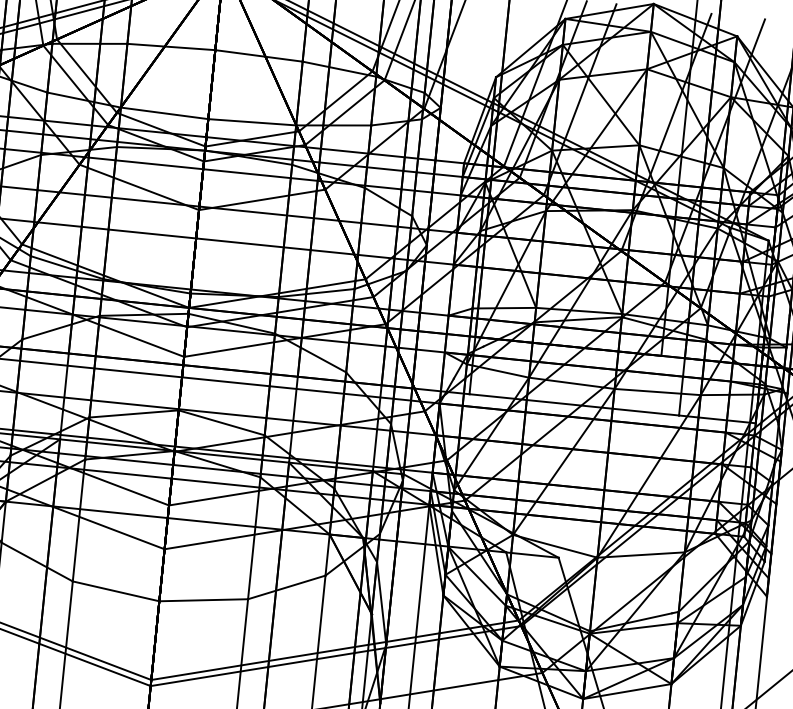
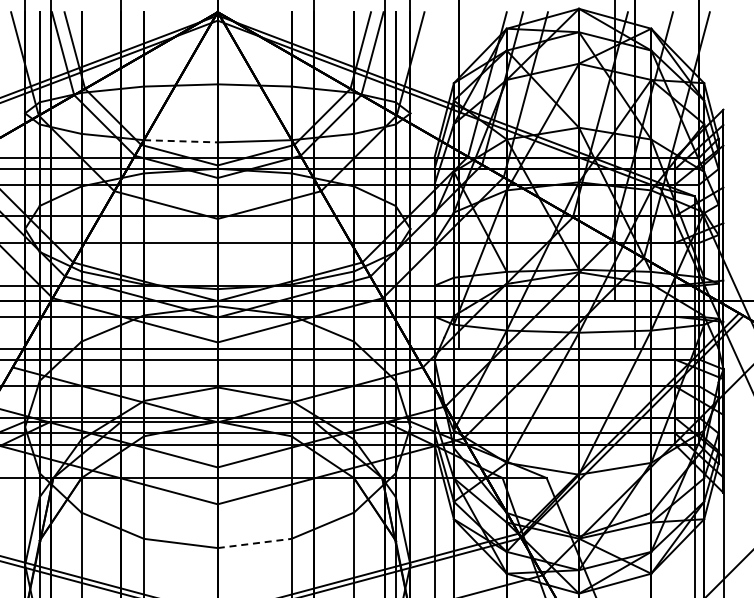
line: (164, 113) -> (180, 141), solid -> dashed
line: (204, 600) -> (255, 543), solid -> dashed

